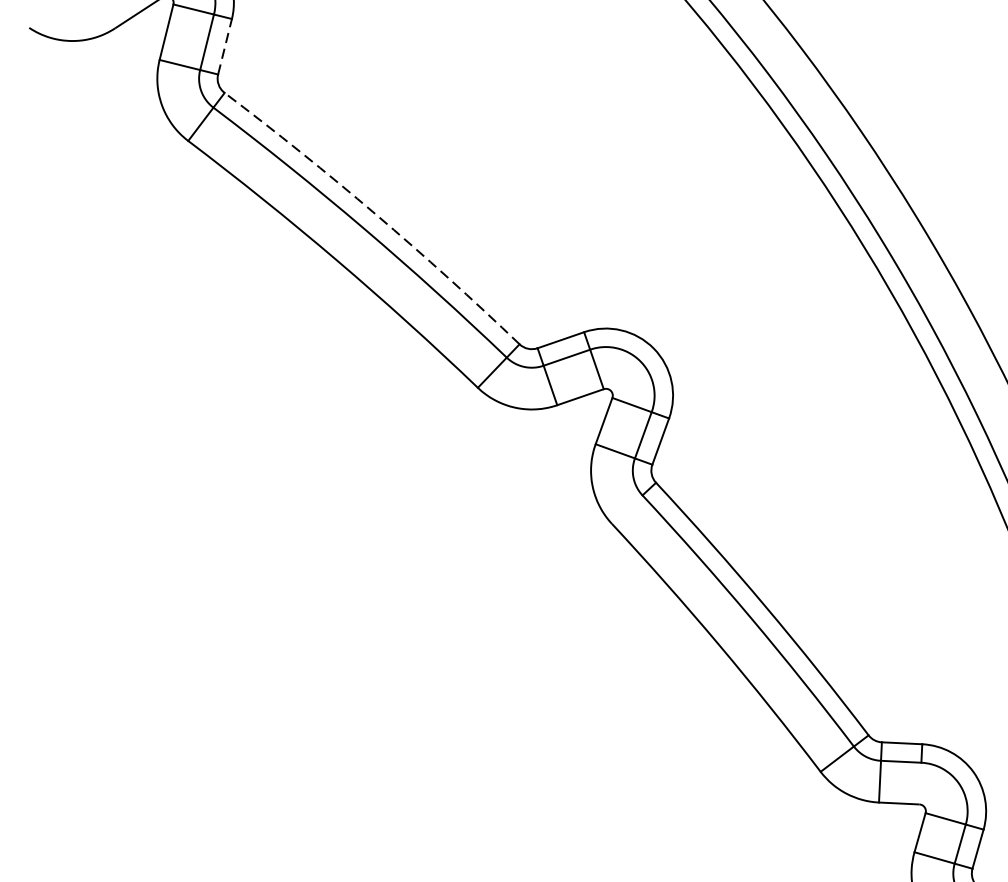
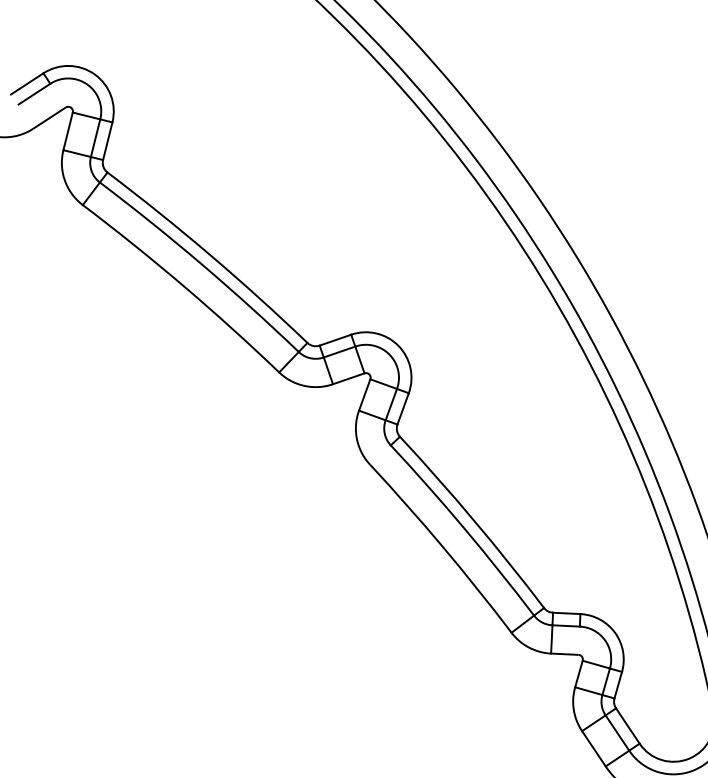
line: (224, 45) -> (107, 140), dashed -> solid
arc: (375, 213) -> (209, 254), dashed -> solid

